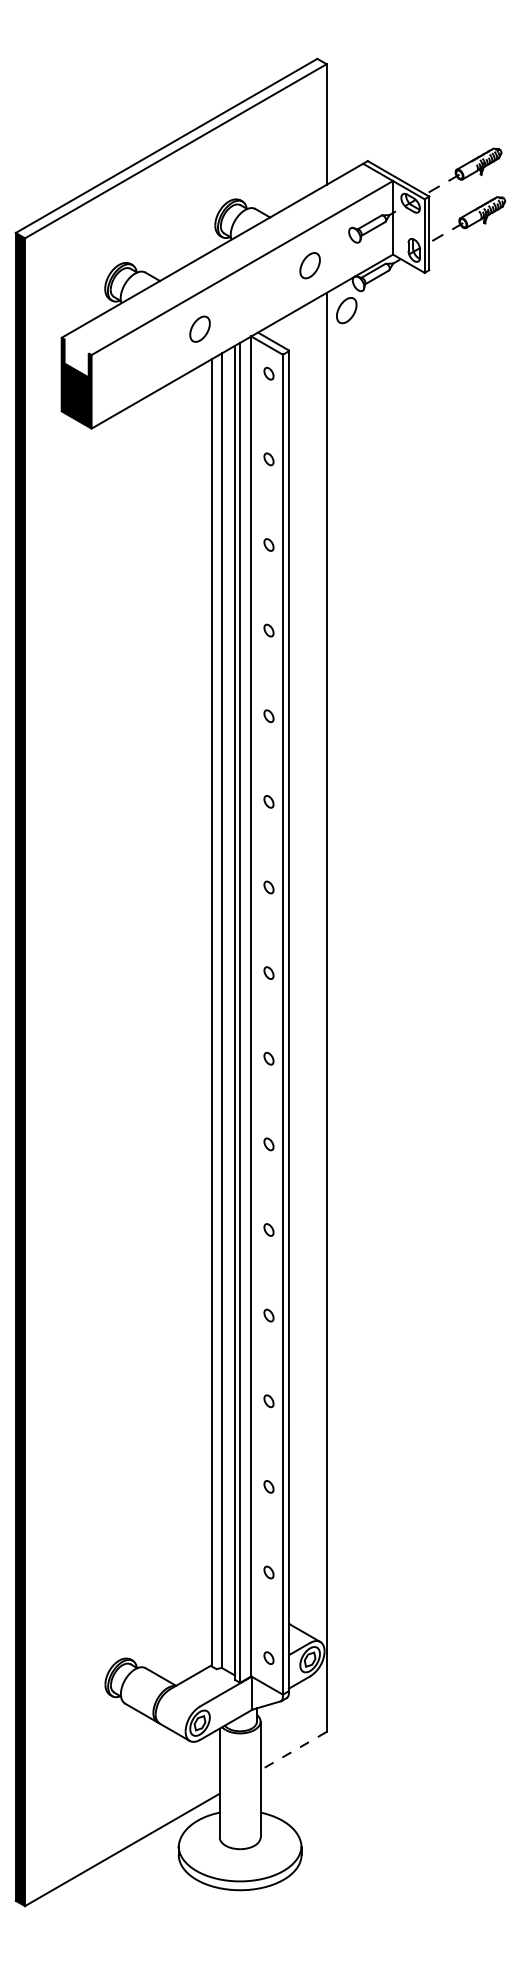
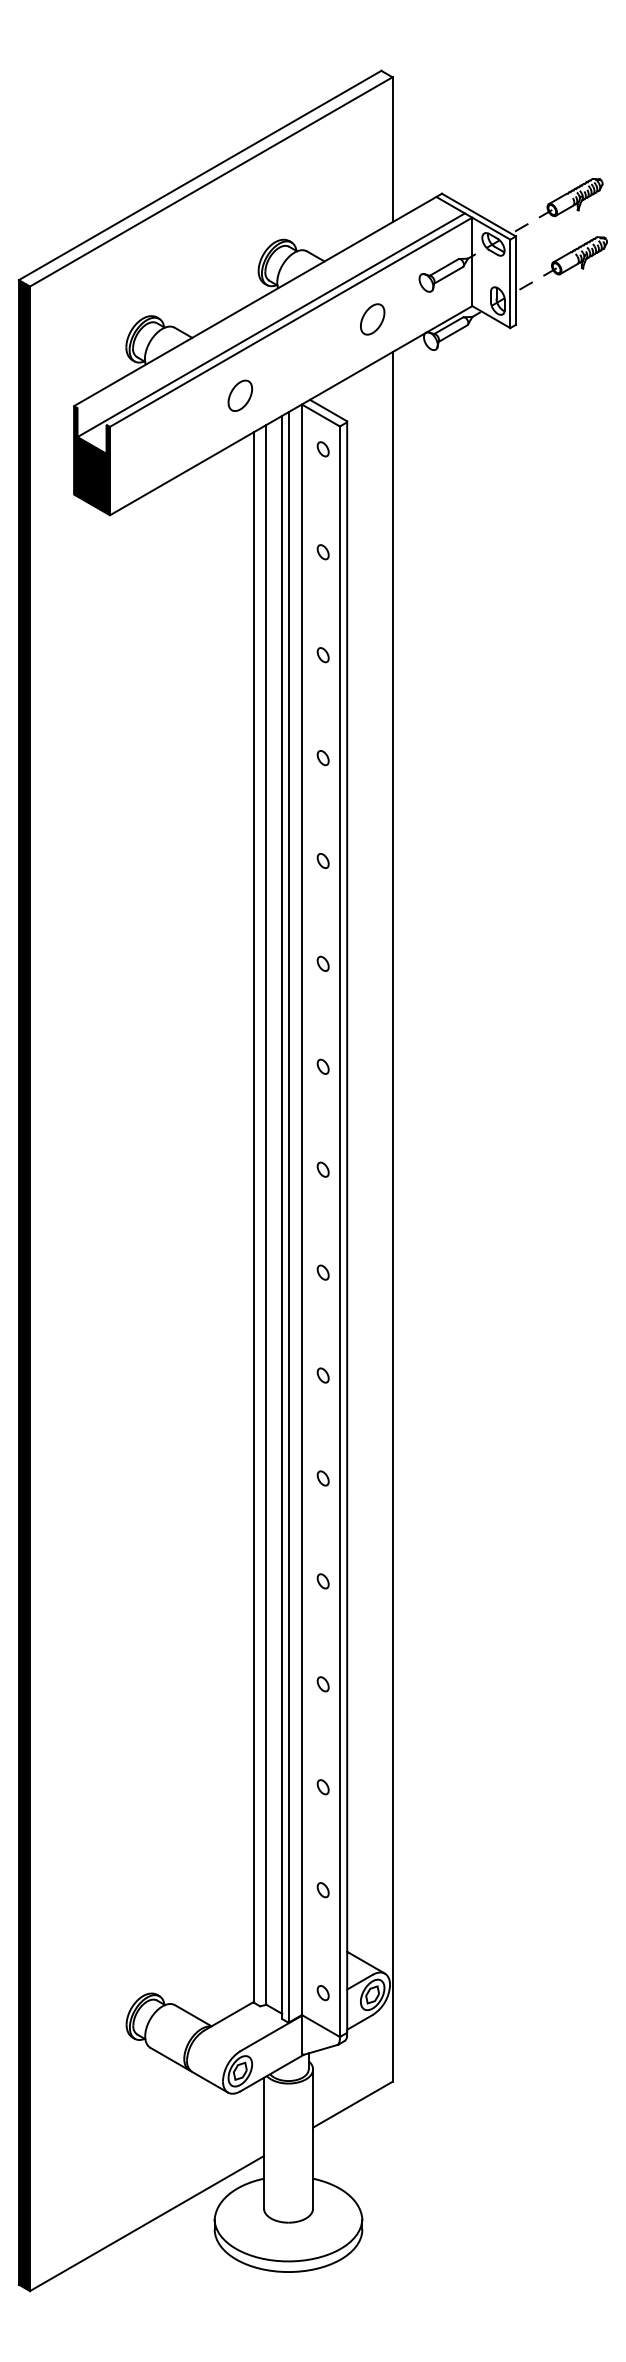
line: (225, 270) -> (270, 325), added
part: (346, 310) -> (416, 373), removed
line: (293, 1750) -> (352, 2104), dashed -> solid

